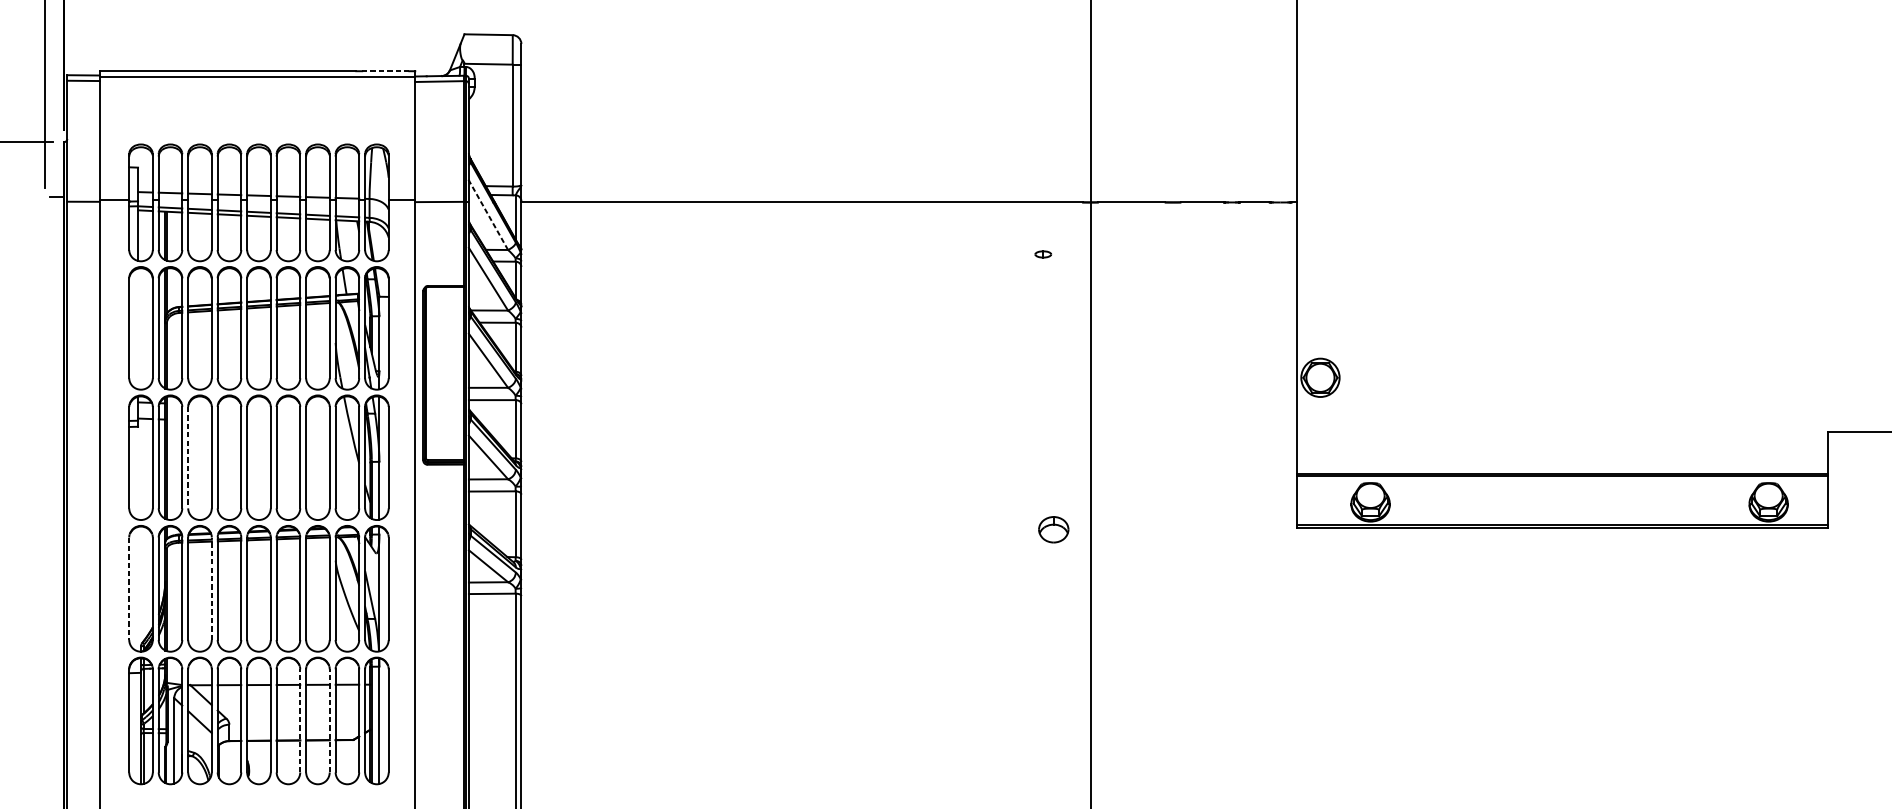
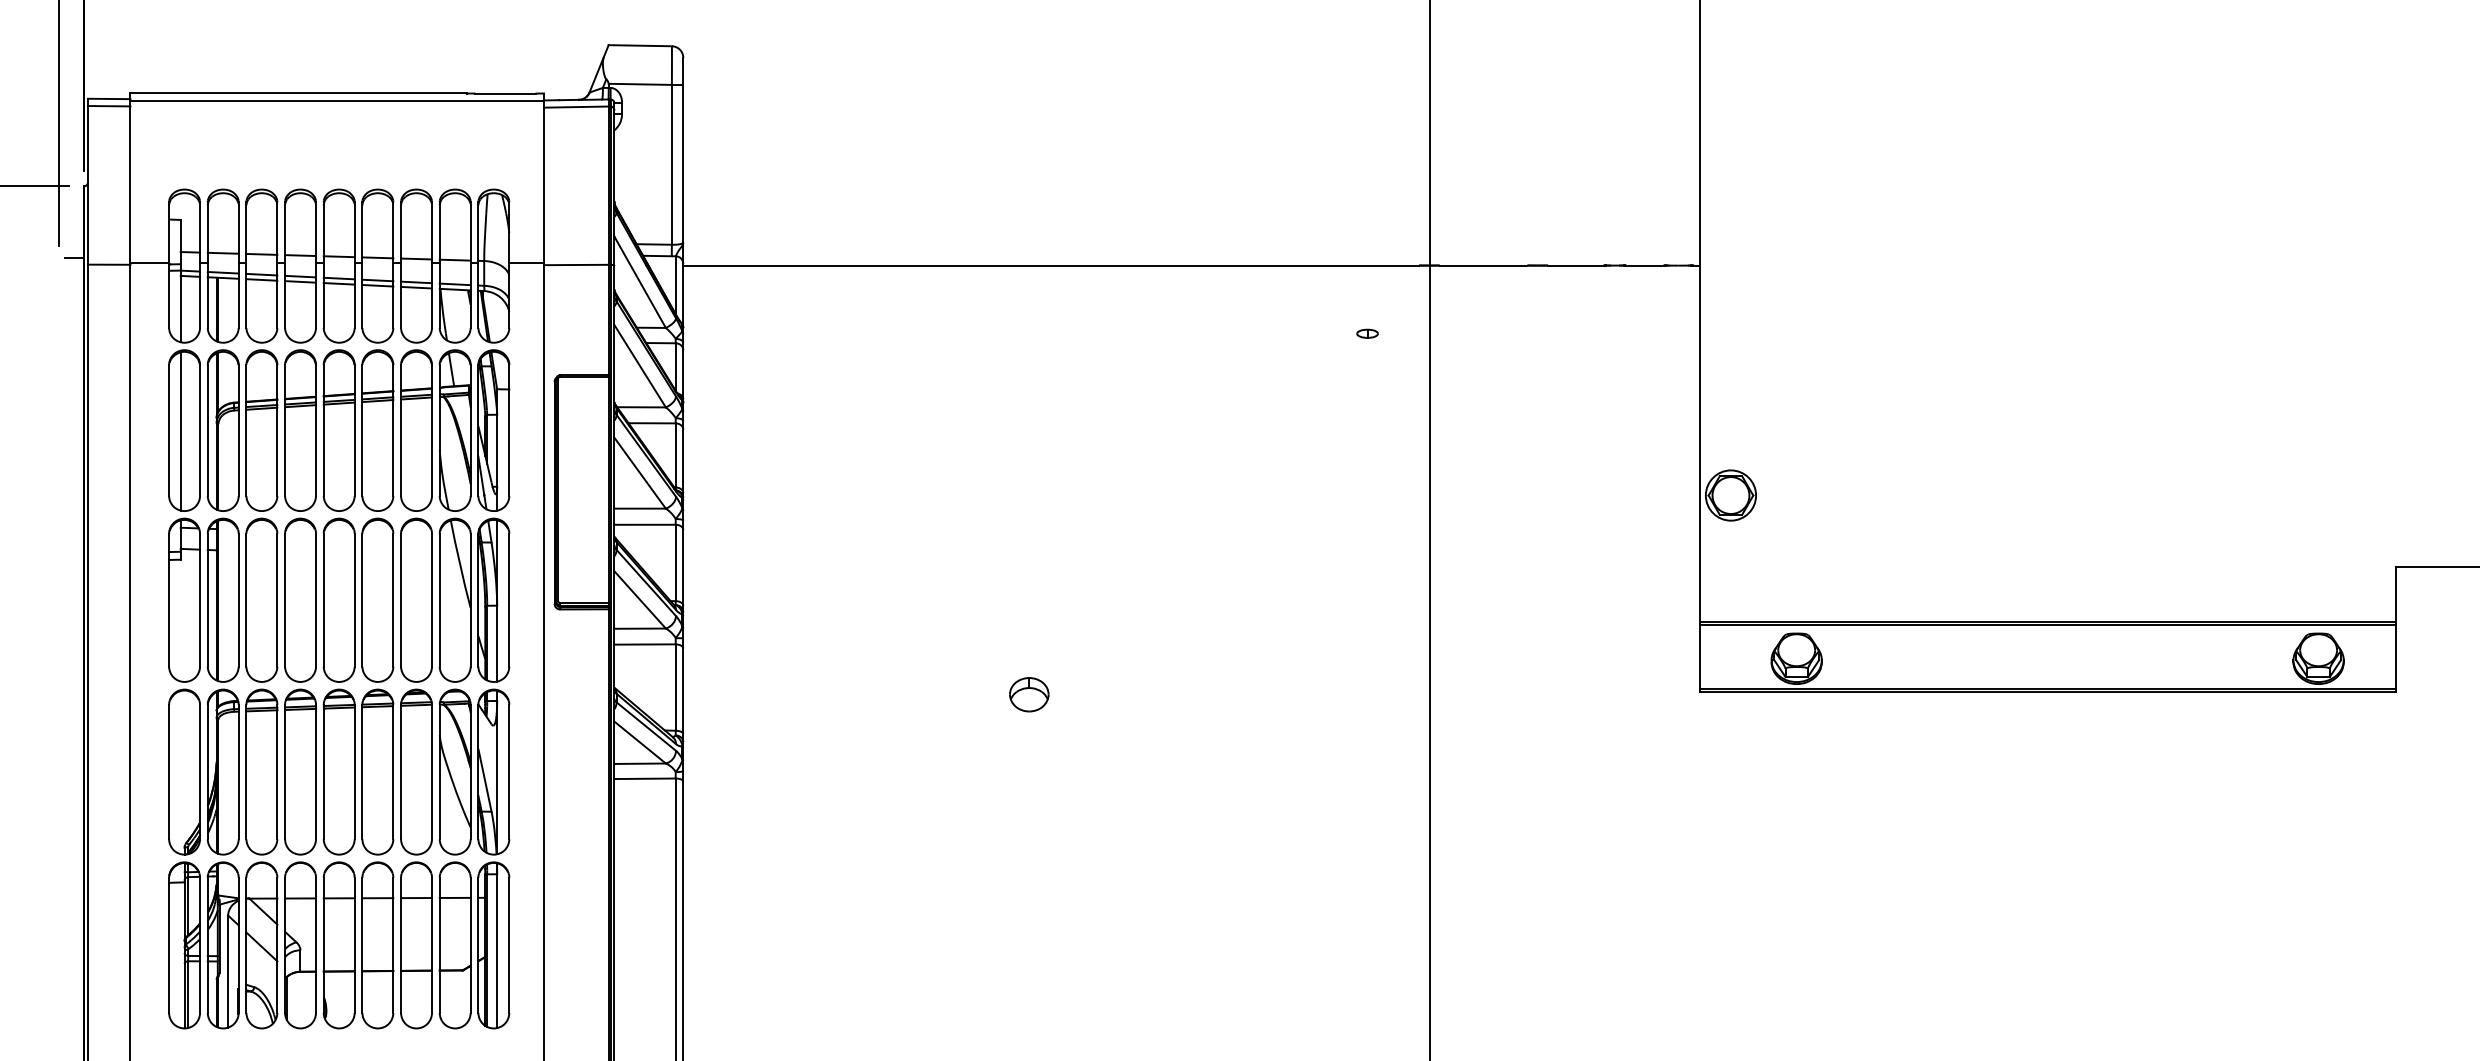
line: (385, 71) -> (505, 93), dashed -> solid
line: (487, 214) -> (639, 281), dashed -> solid
line: (137, 328) -> (180, 431), added
line: (188, 457) -> (246, 600), dashed -> solid
part: (1053, 529) -> (1029, 694), moved
line: (211, 588) -> (277, 771), dashed -> solid
line: (129, 589) -> (169, 772), dashed -> solid
line: (300, 721) -> (393, 945), dashed -> solid
line: (330, 721) -> (432, 945), dashed -> solid

